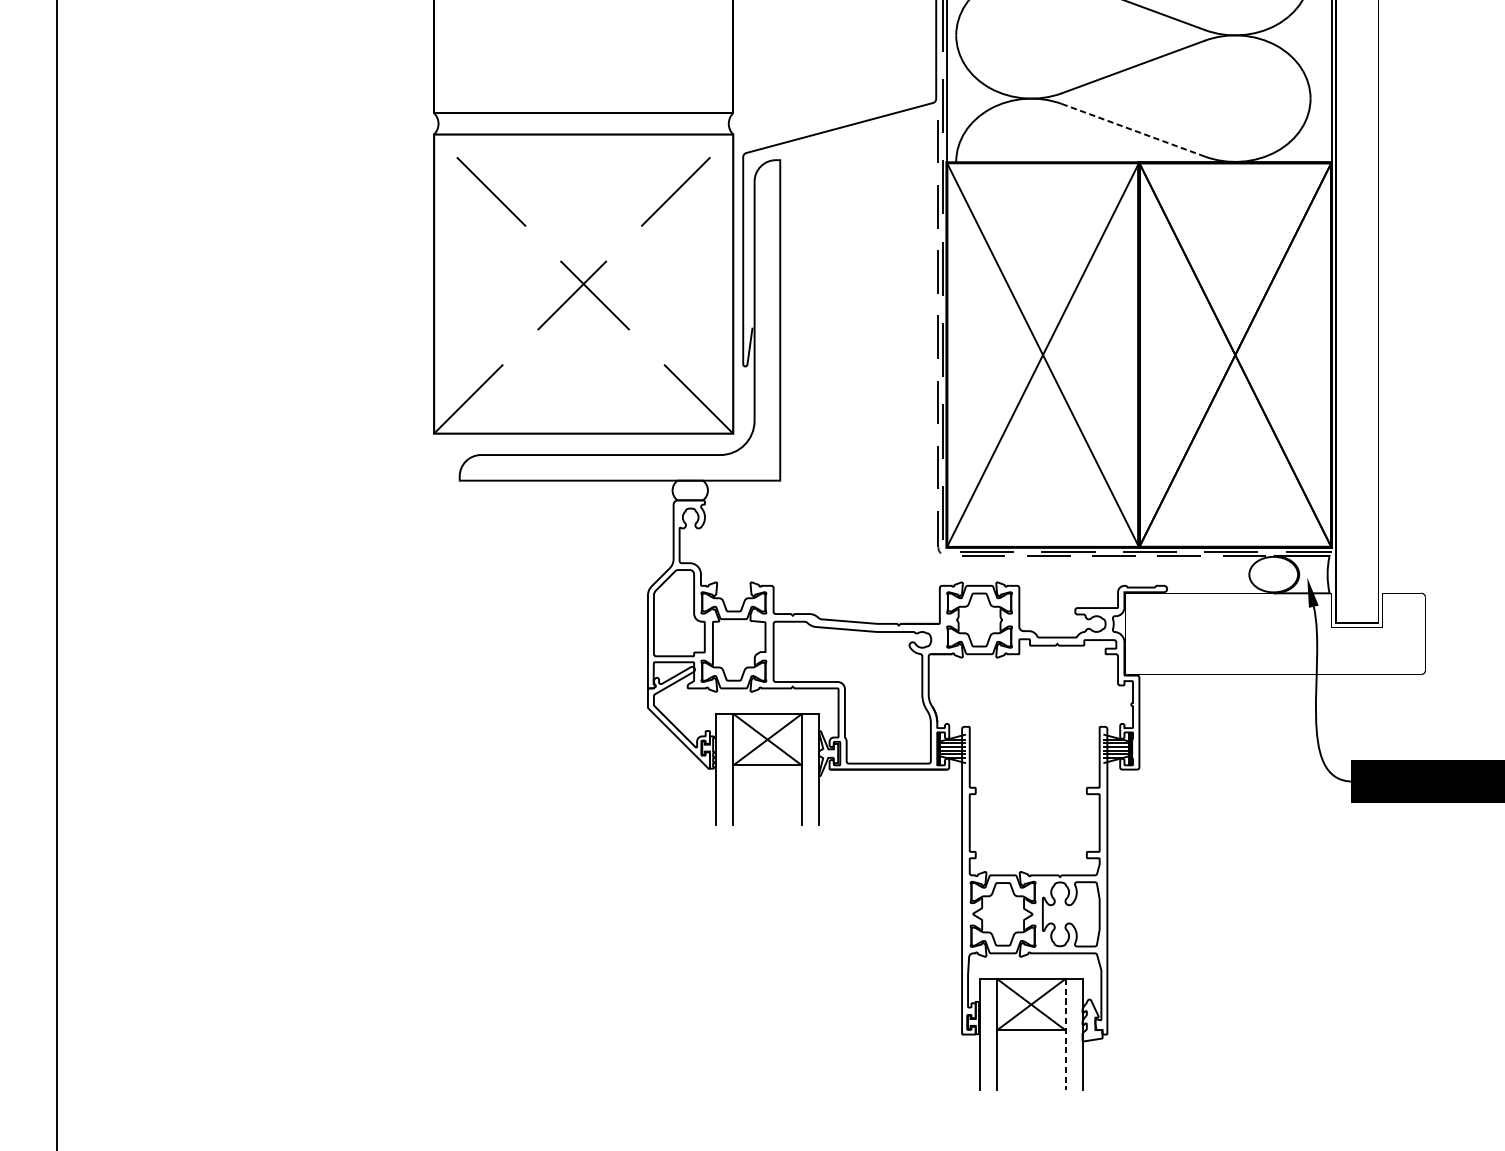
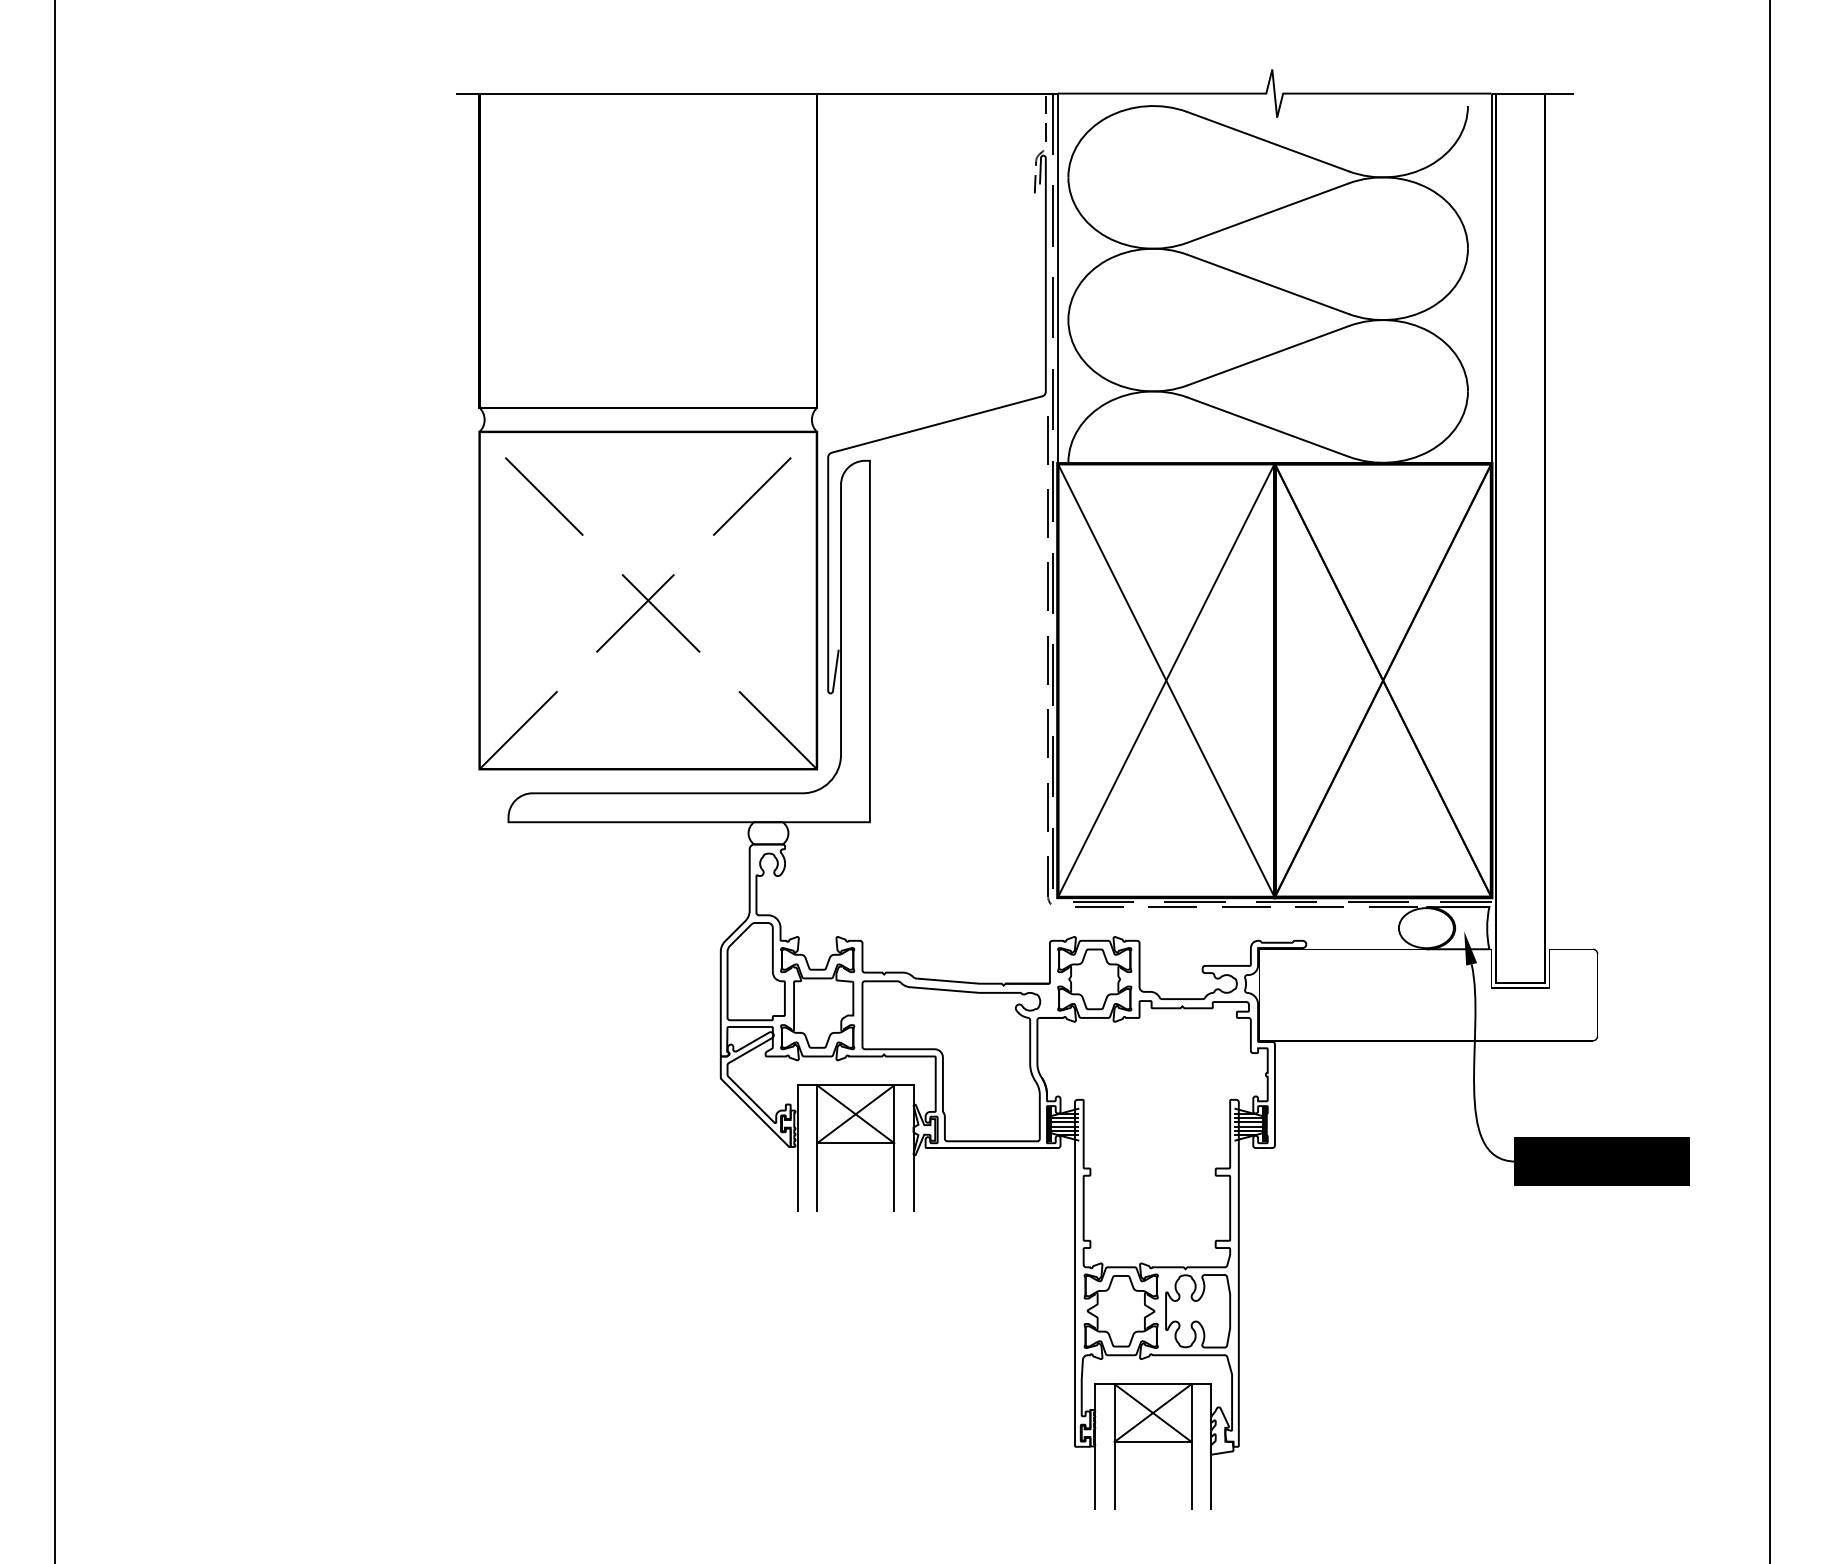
line: (1133, 130) -> (1268, 427), dashed -> solid
line: (1065, 1034) -> (1191, 1446), dashed -> solid

